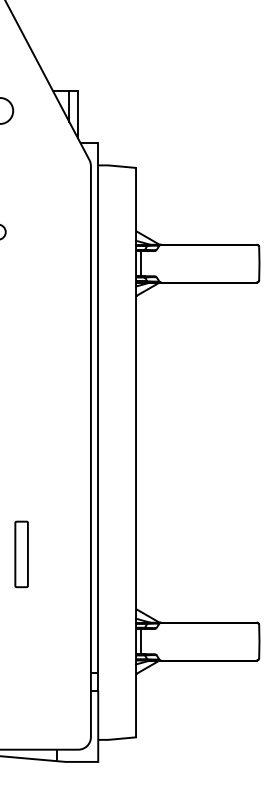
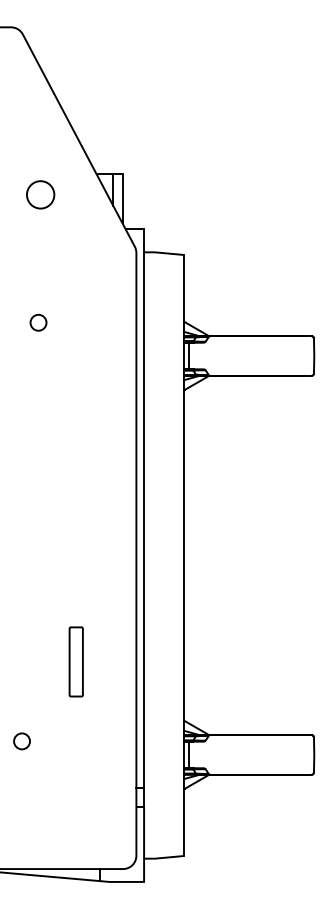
part: (20, 554) -> (75, 661), moved

